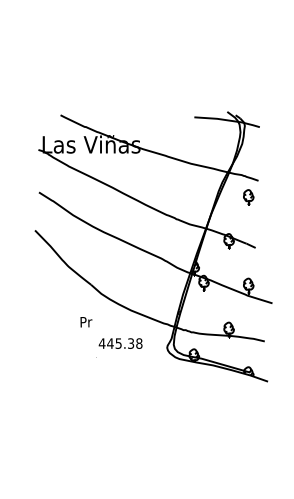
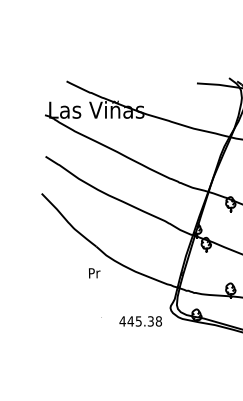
text: (86, 322) -> (94, 273), moved
text: (120, 343) -> (140, 321), moved

